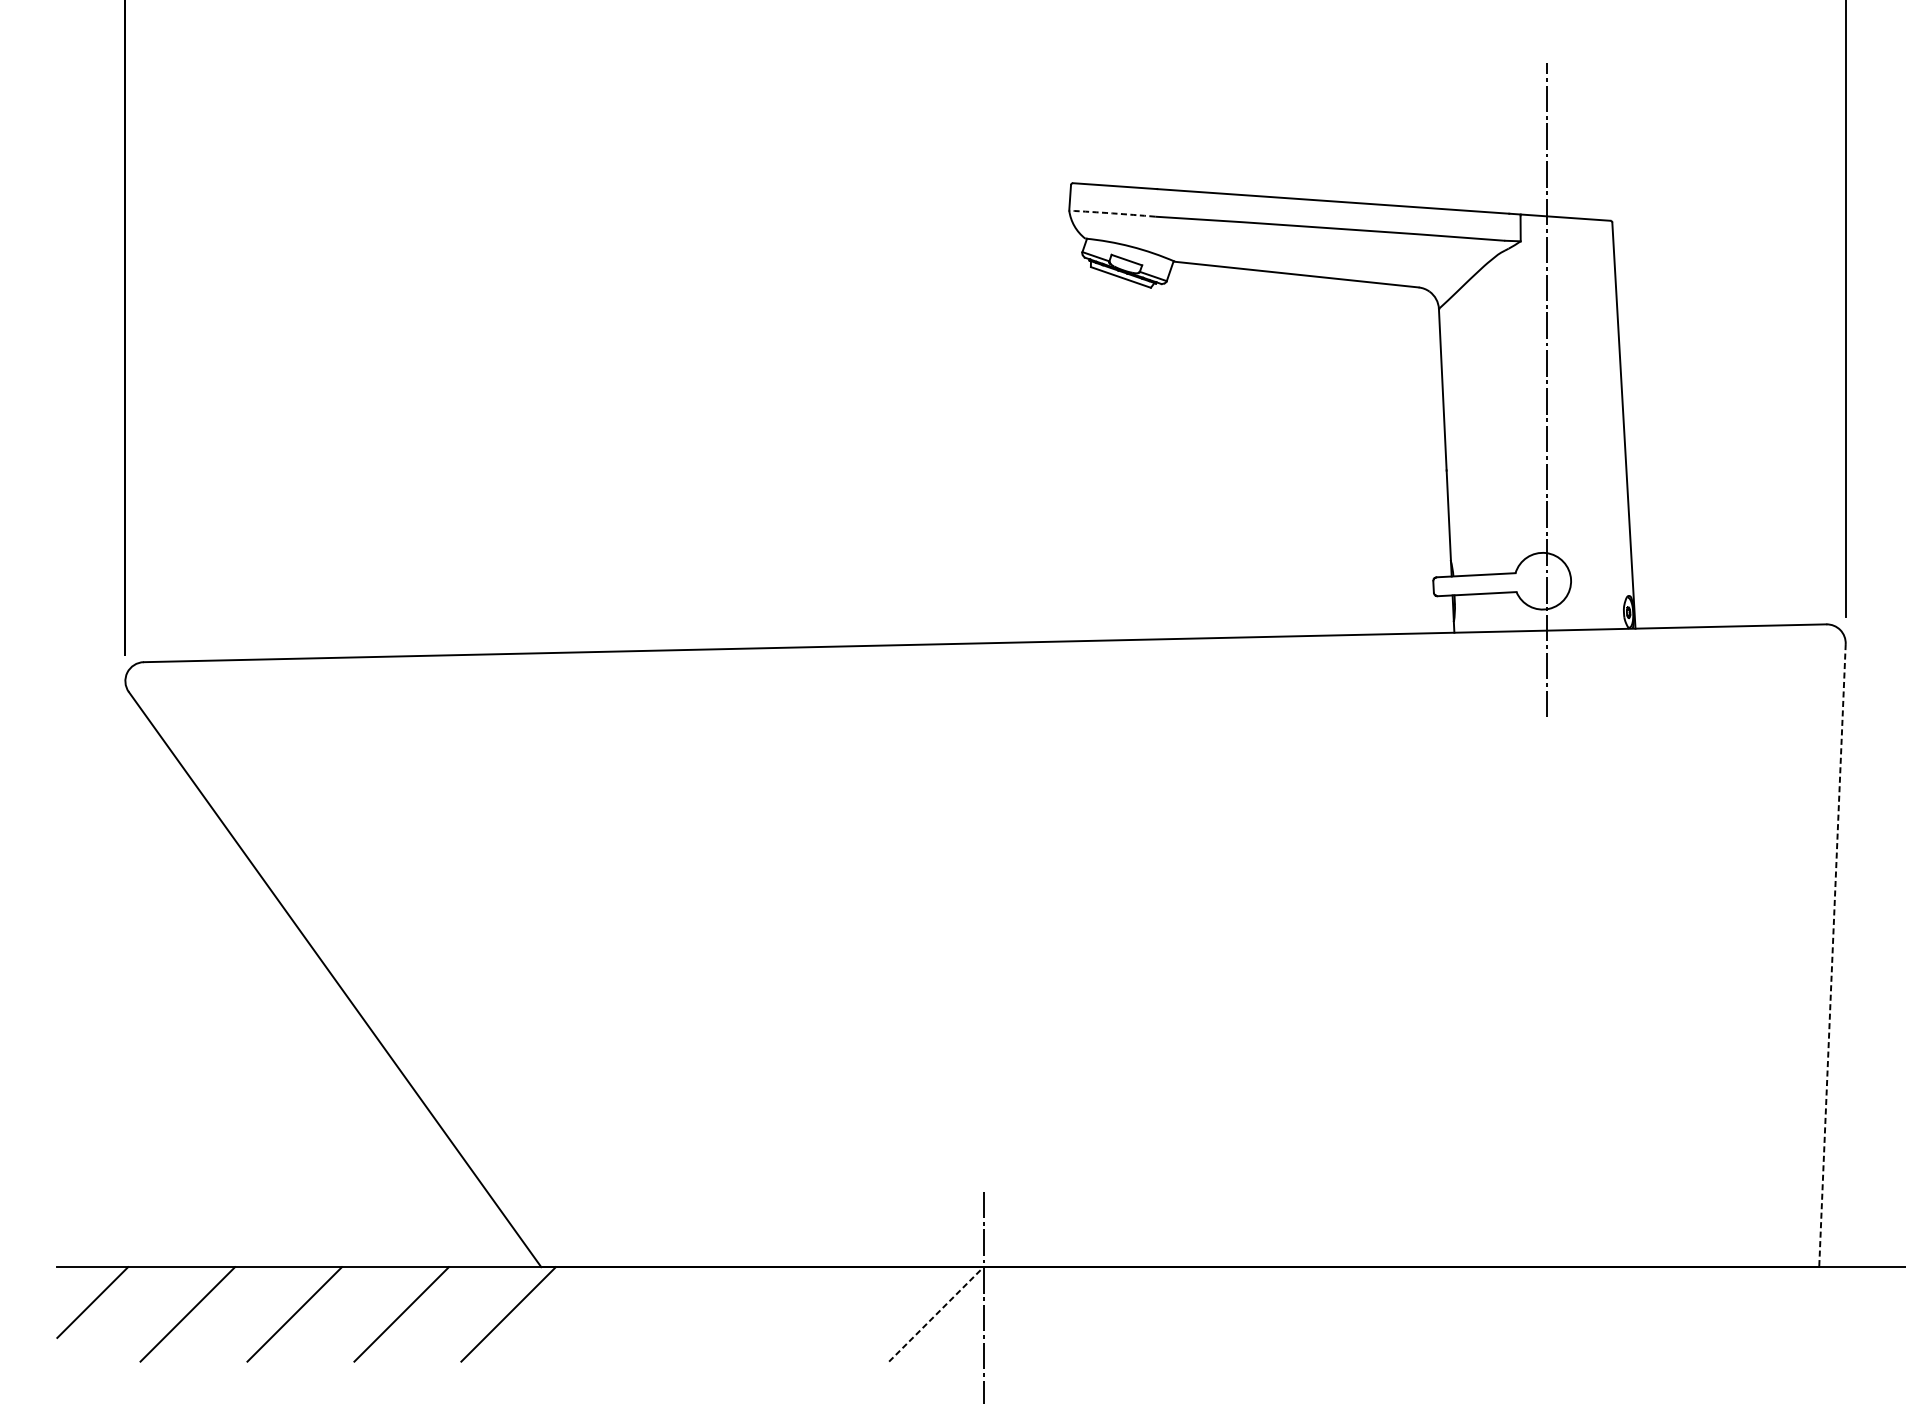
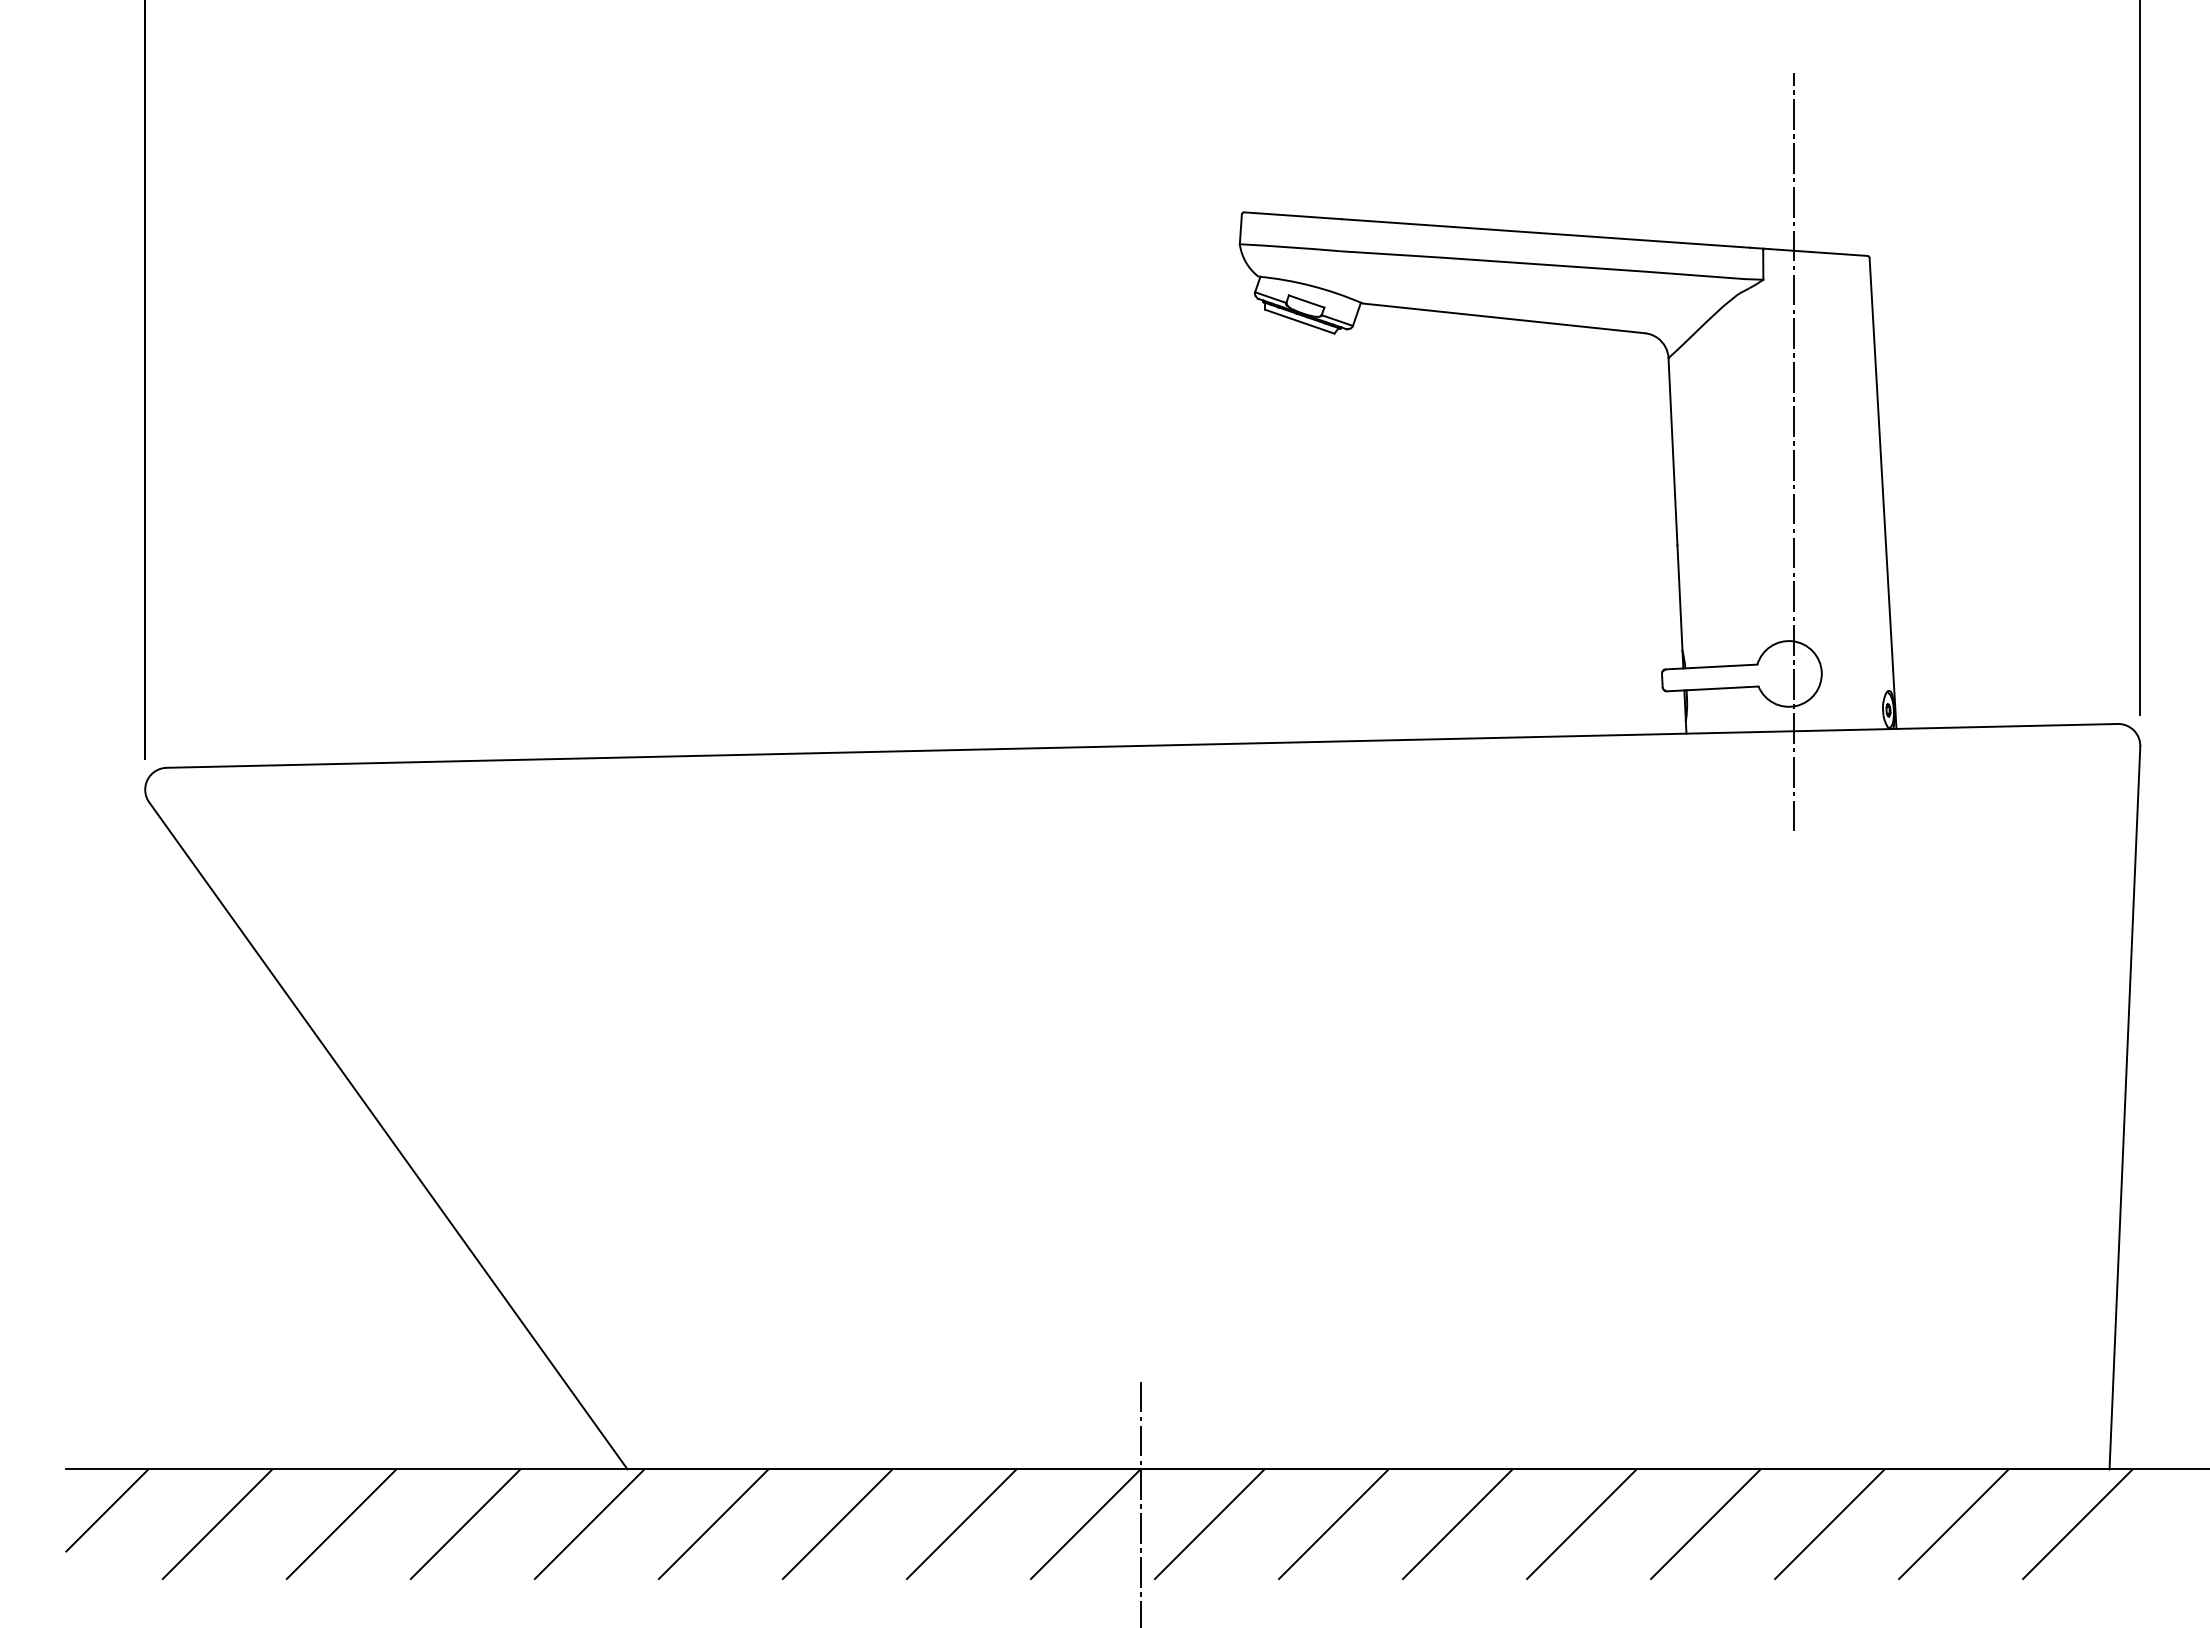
arc: (1112, 213) -> (1289, 247), dashed -> solid
line: (1832, 955) -> (2124, 1108), dashed -> solid
line: (615, 1314) -> (713, 1524), added
line: (722, 1314) -> (837, 1524), added
line: (829, 1314) -> (961, 1524), added
line: (936, 1314) -> (1085, 1524), dashed -> solid
line: (1043, 1314) -> (1209, 1524), added
line: (1150, 1314) -> (1333, 1524), added
line: (1256, 1314) -> (1457, 1524), added
line: (1363, 1314) -> (1581, 1524), added
line: (1470, 1314) -> (1705, 1524), added
line: (1577, 1314) -> (1829, 1524), added
line: (1684, 1314) -> (1953, 1524), added
line: (1791, 1314) -> (2077, 1524), added

